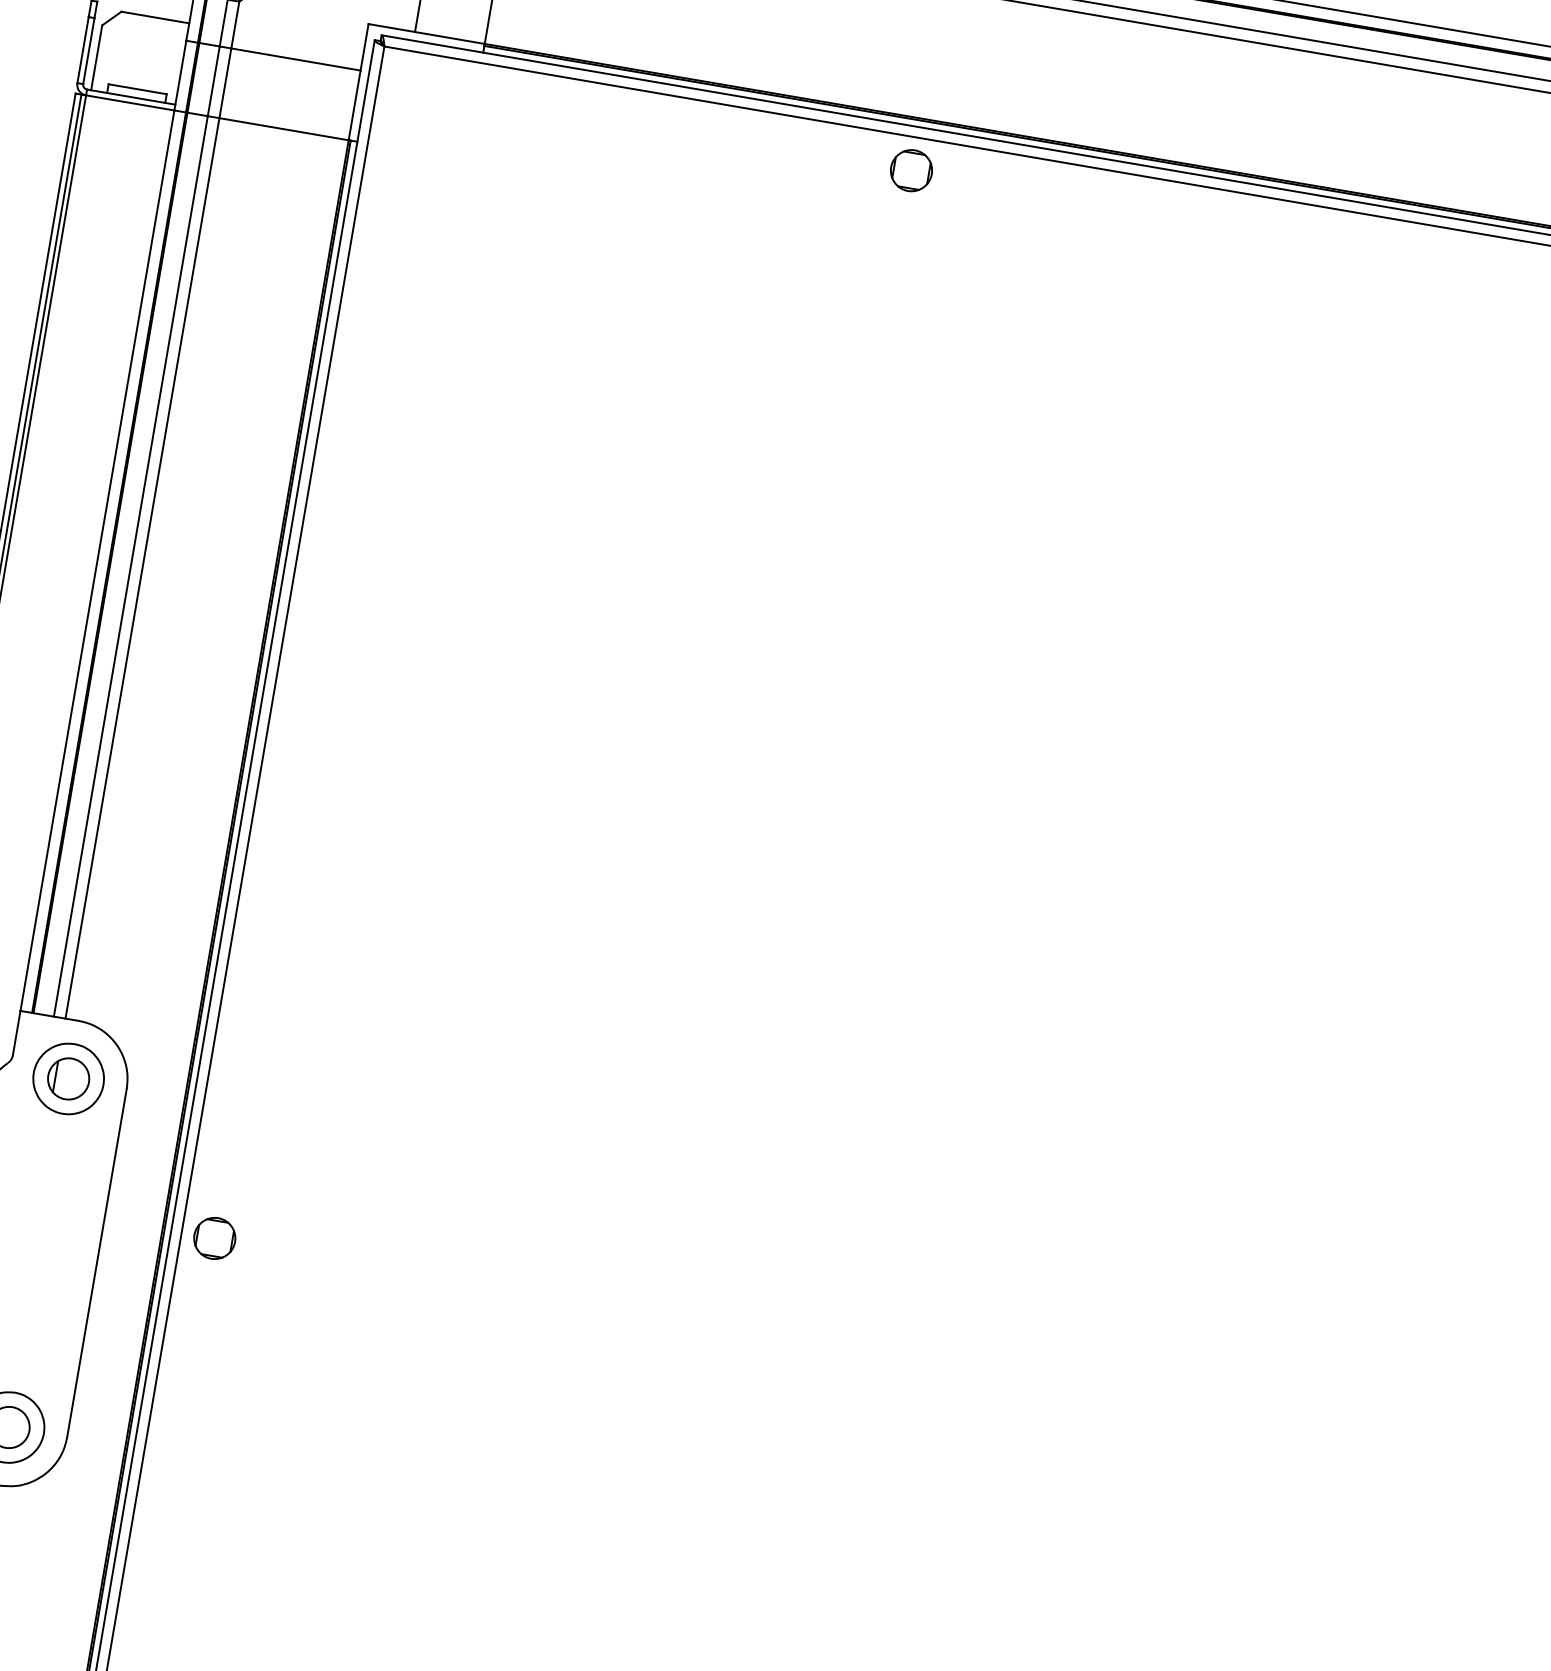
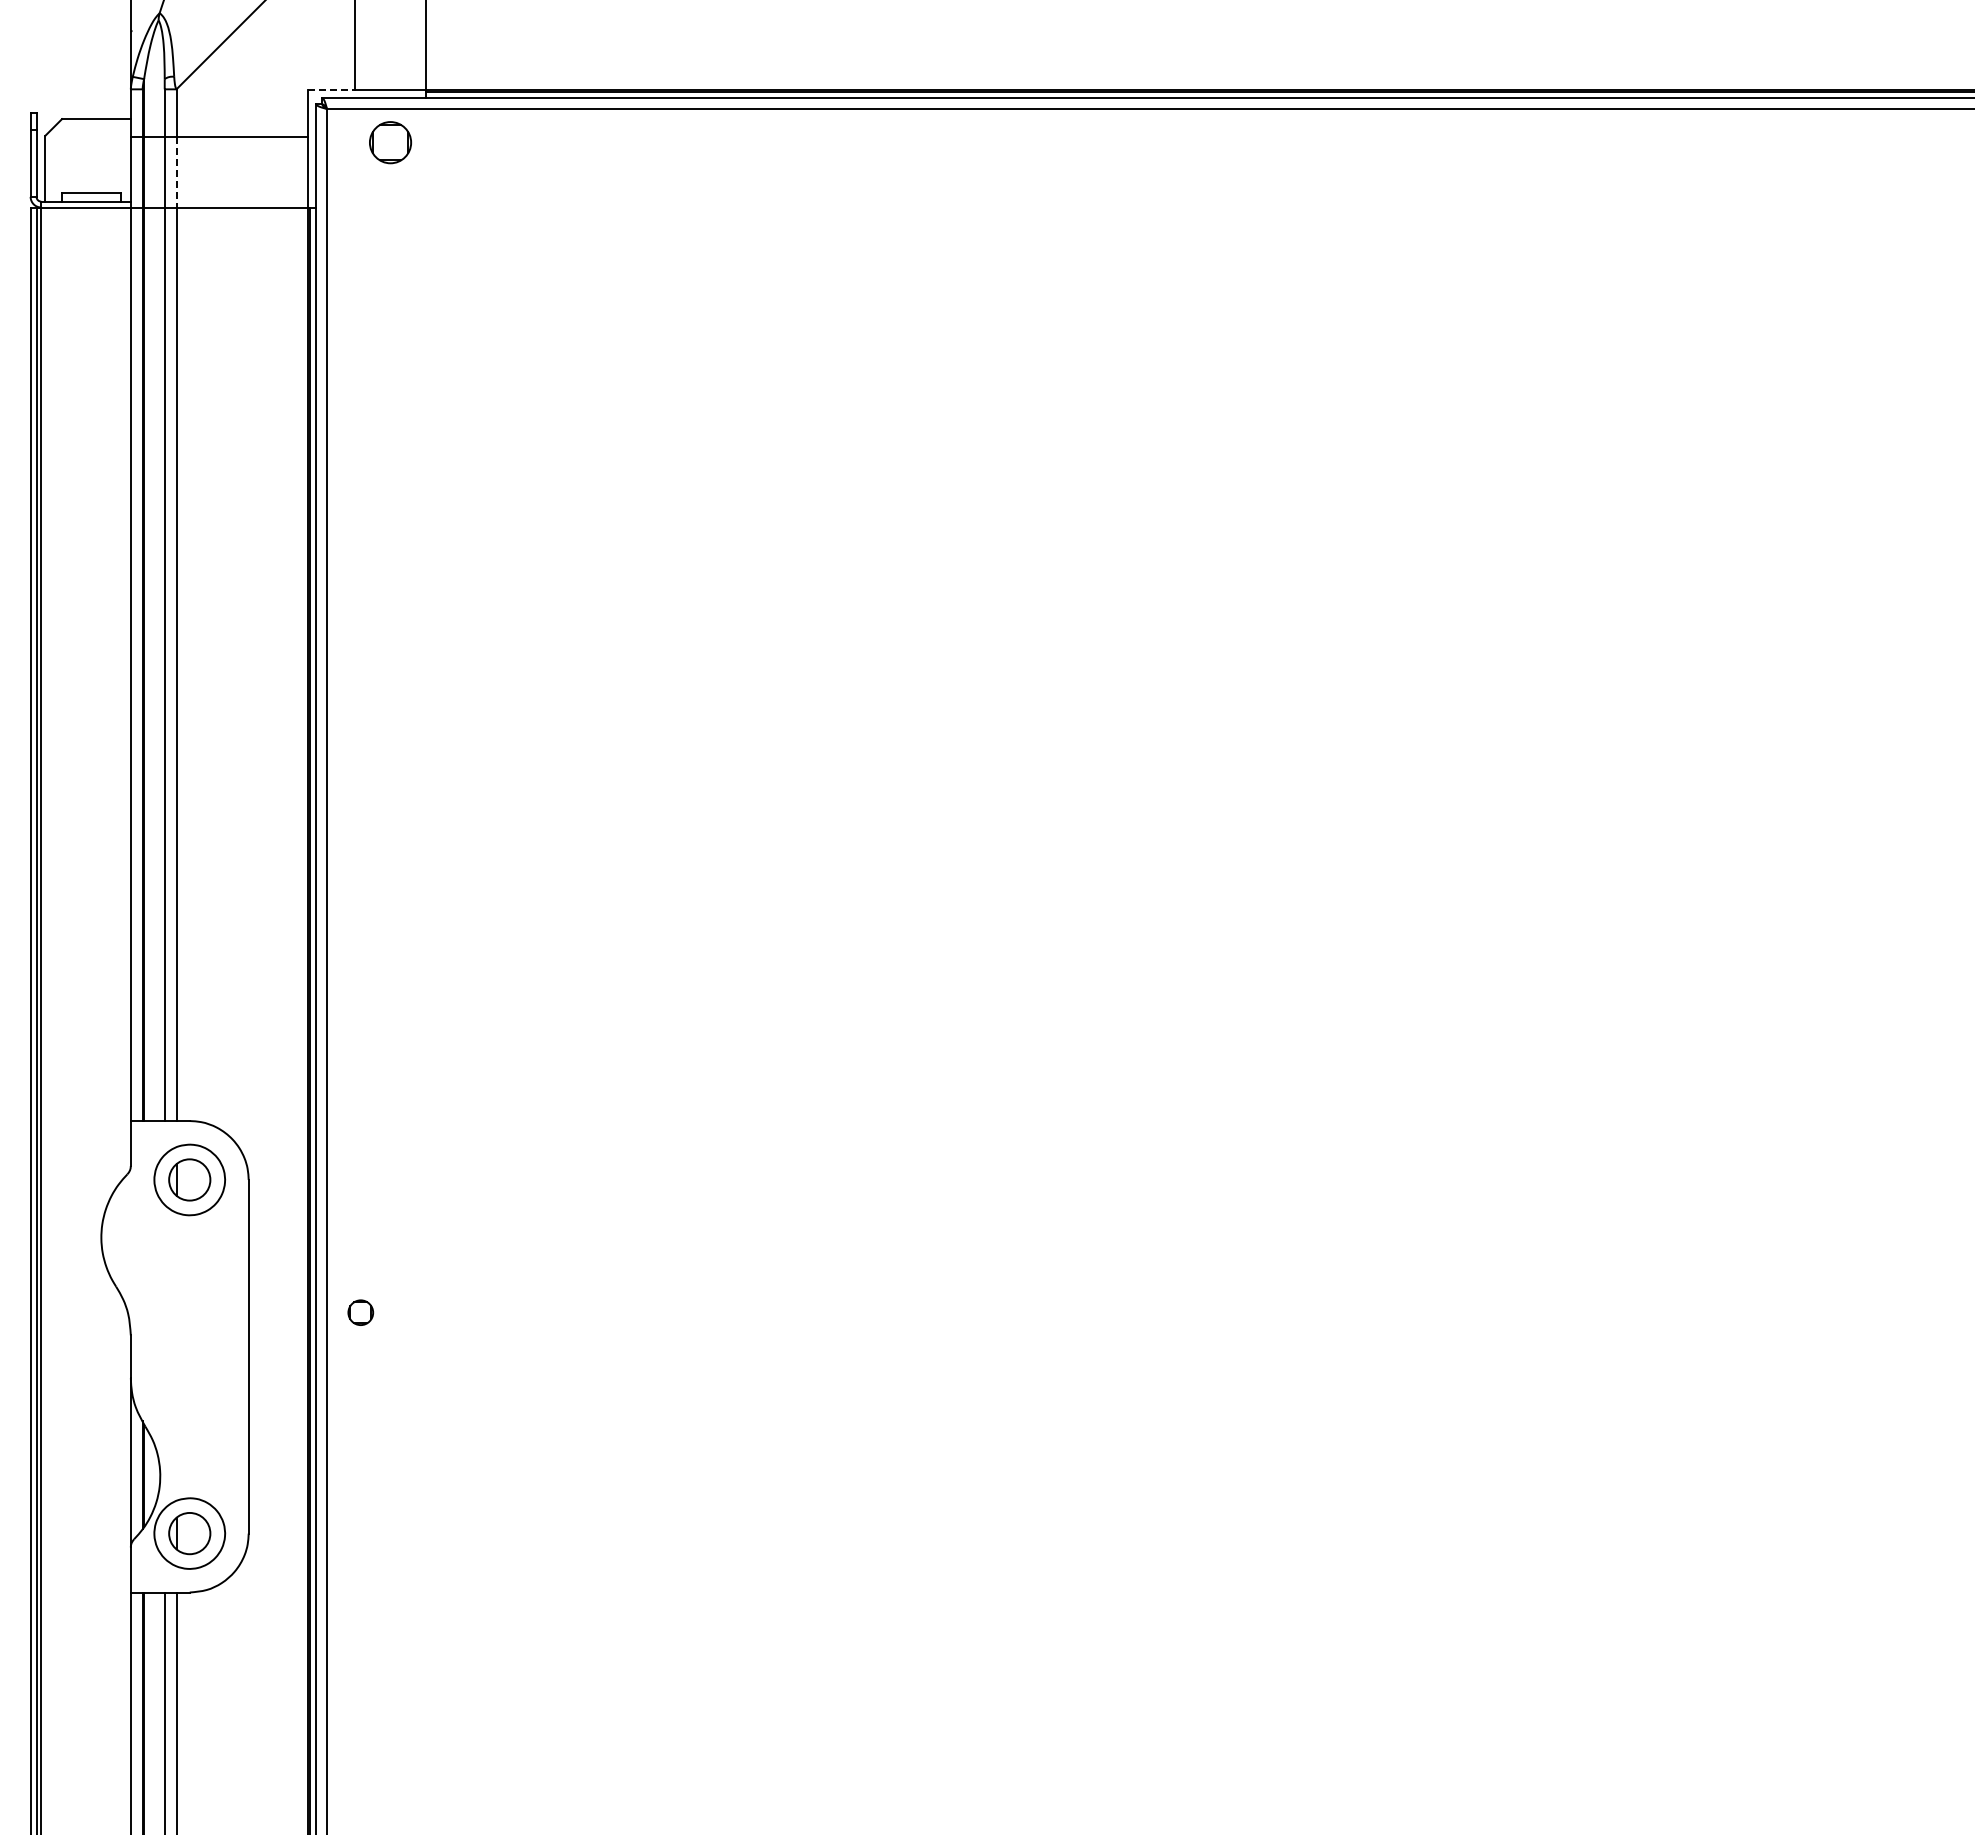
line: (392, 27) -> (331, 89), solid -> dashed
line: (225, 83) -> (176, 172), solid -> dashed
part: (911, 170) -> (390, 142), moved
part: (214, 1238) -> (360, 1312), size x0.6

